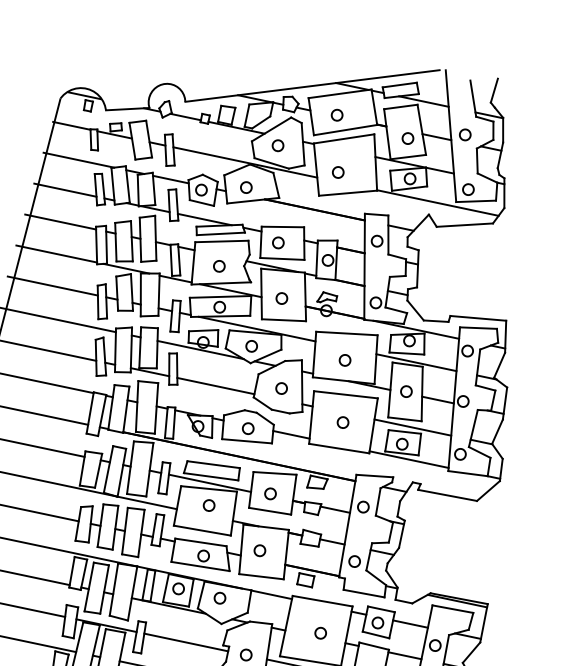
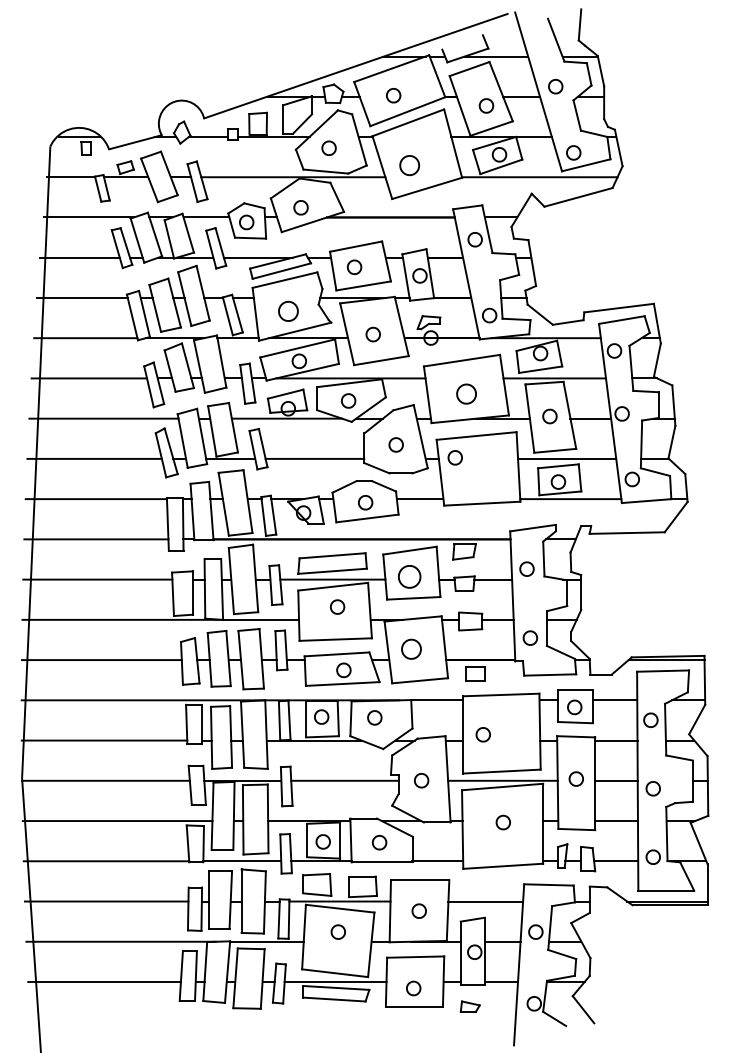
line: (399, 85) -> (462, 42), removed
part: (338, 172) -> (409, 165), size x1.4
part: (218, 265) -> (287, 310), size x1.4
part: (345, 359) -> (466, 393), size x1.4
part: (342, 422) -> (454, 457), moved
part: (270, 493) -> (409, 576), size x1.6
part: (259, 550) -> (411, 649), size x1.4
part: (320, 632) -> (482, 734), moved

